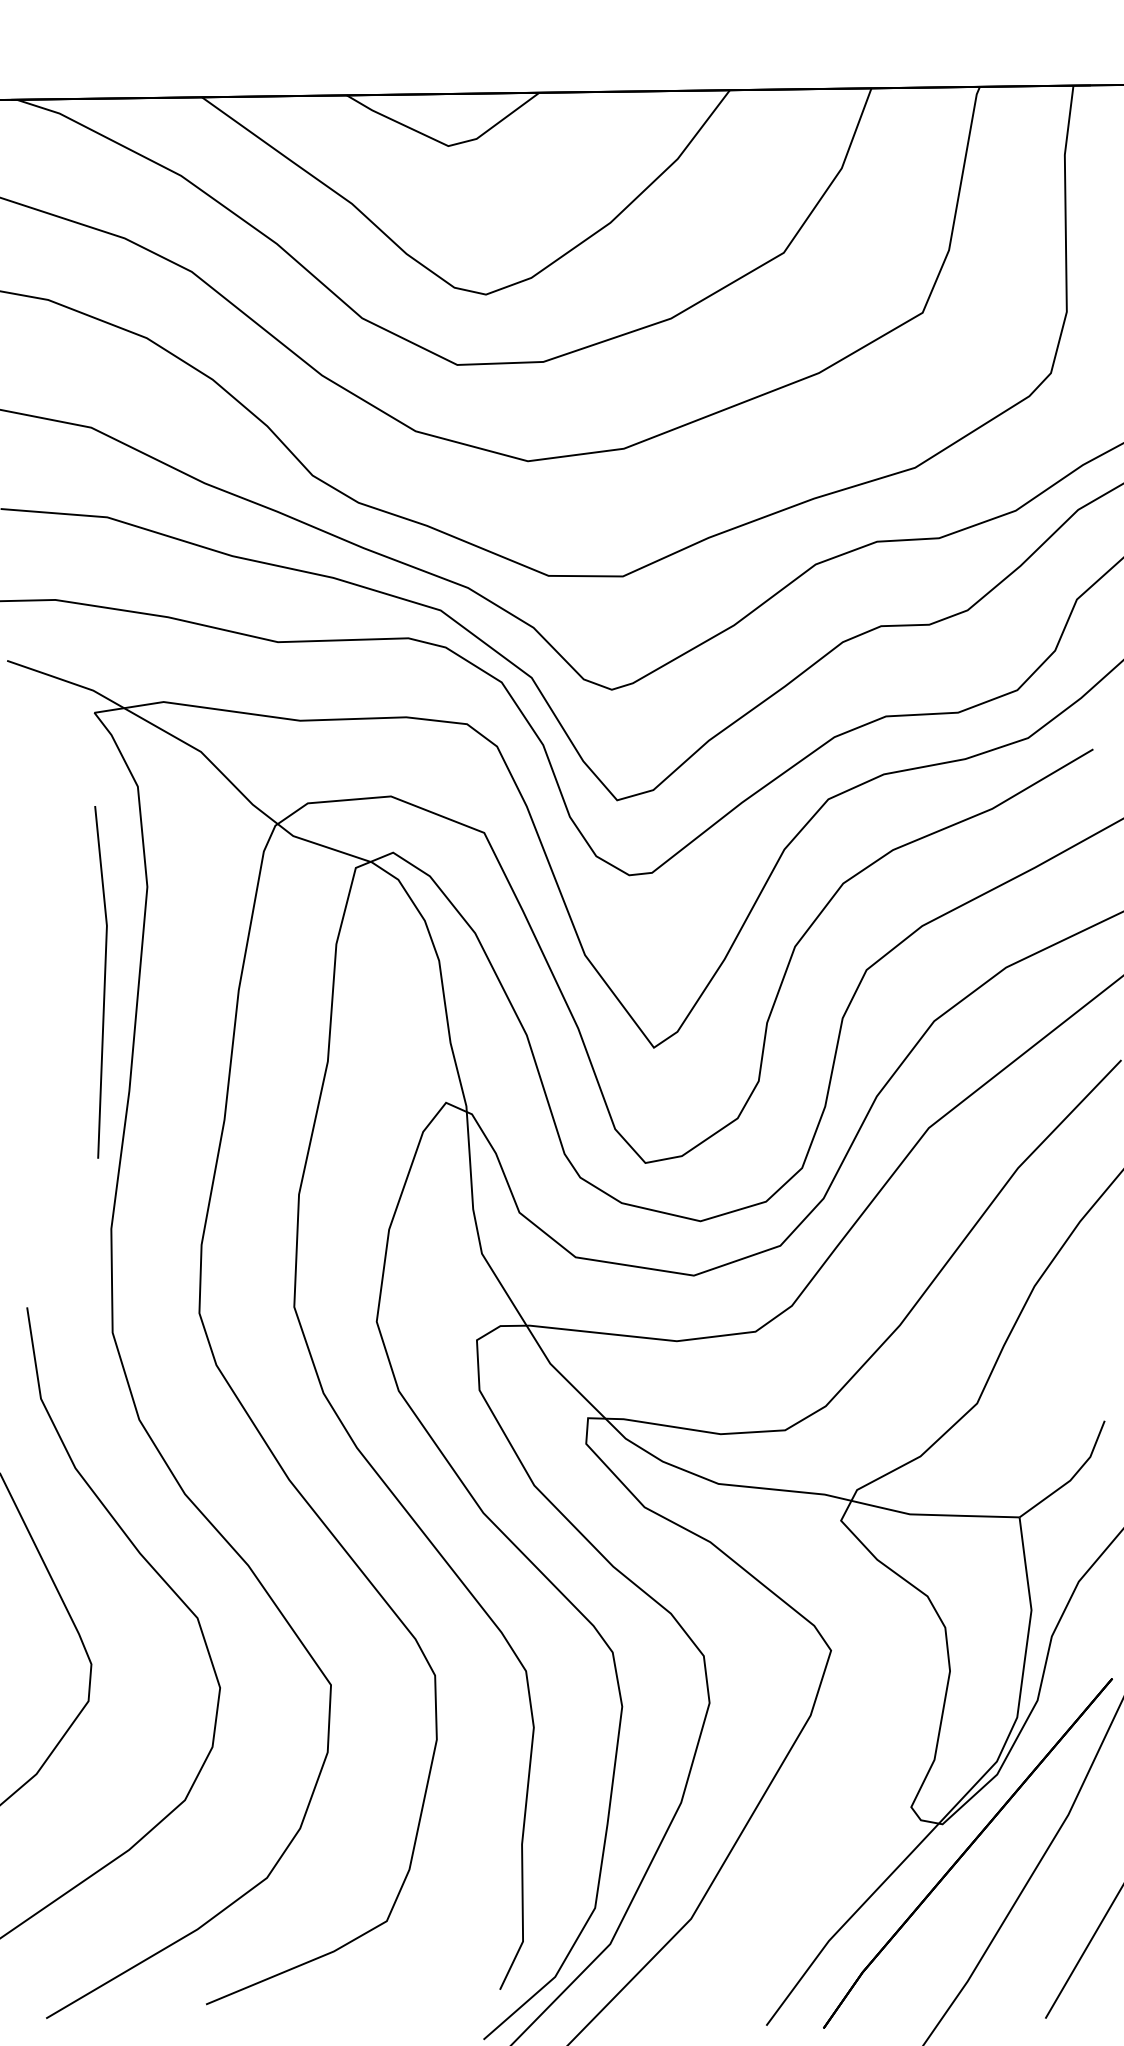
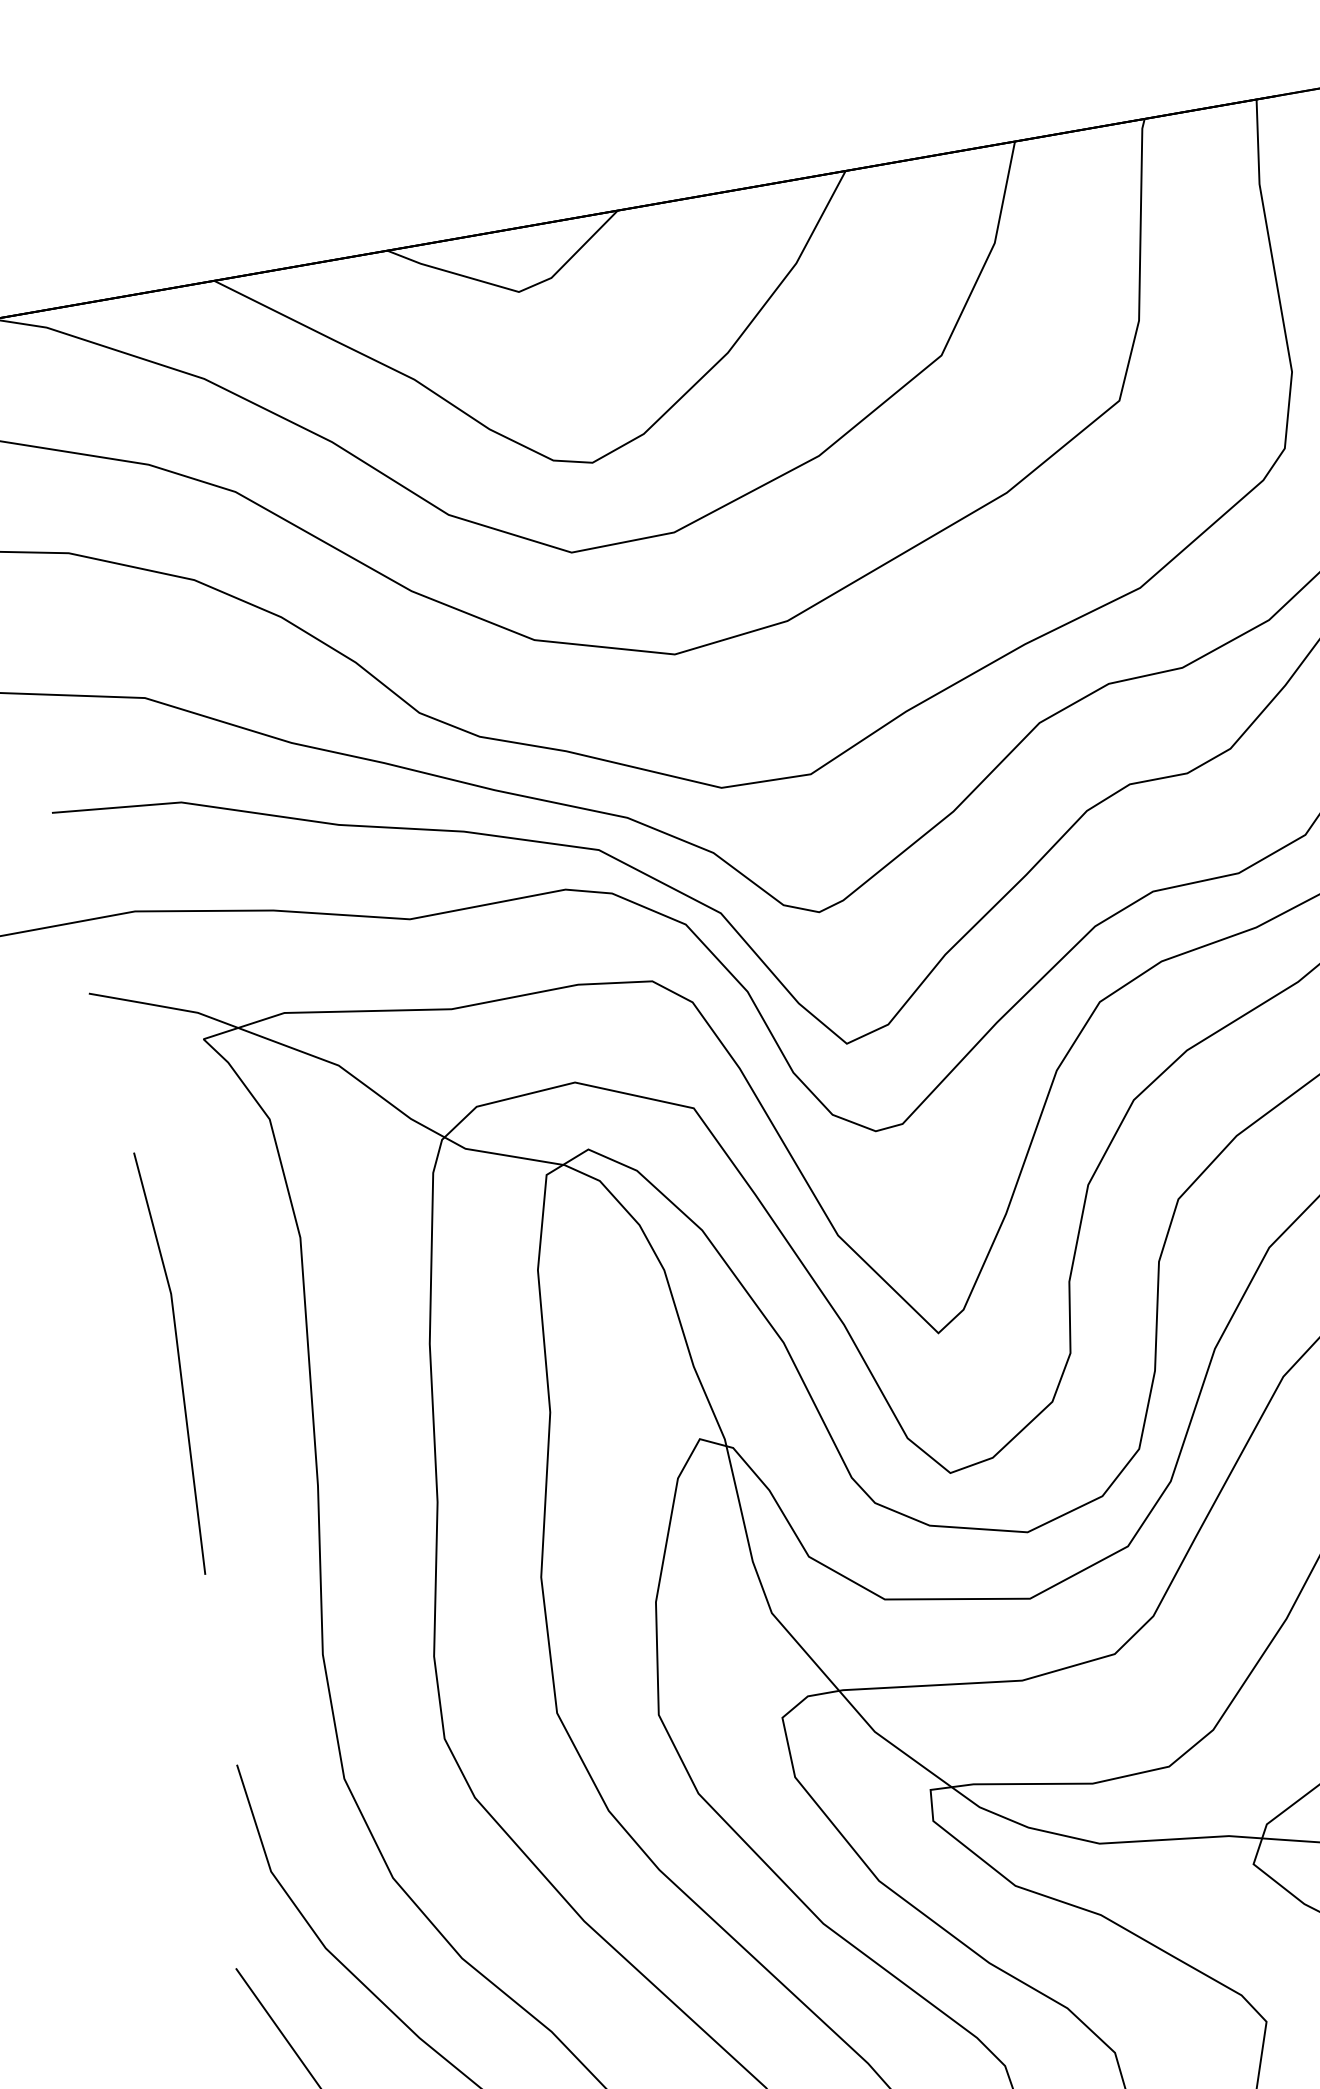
line: (103, 982) -> (177, 1362), moved

